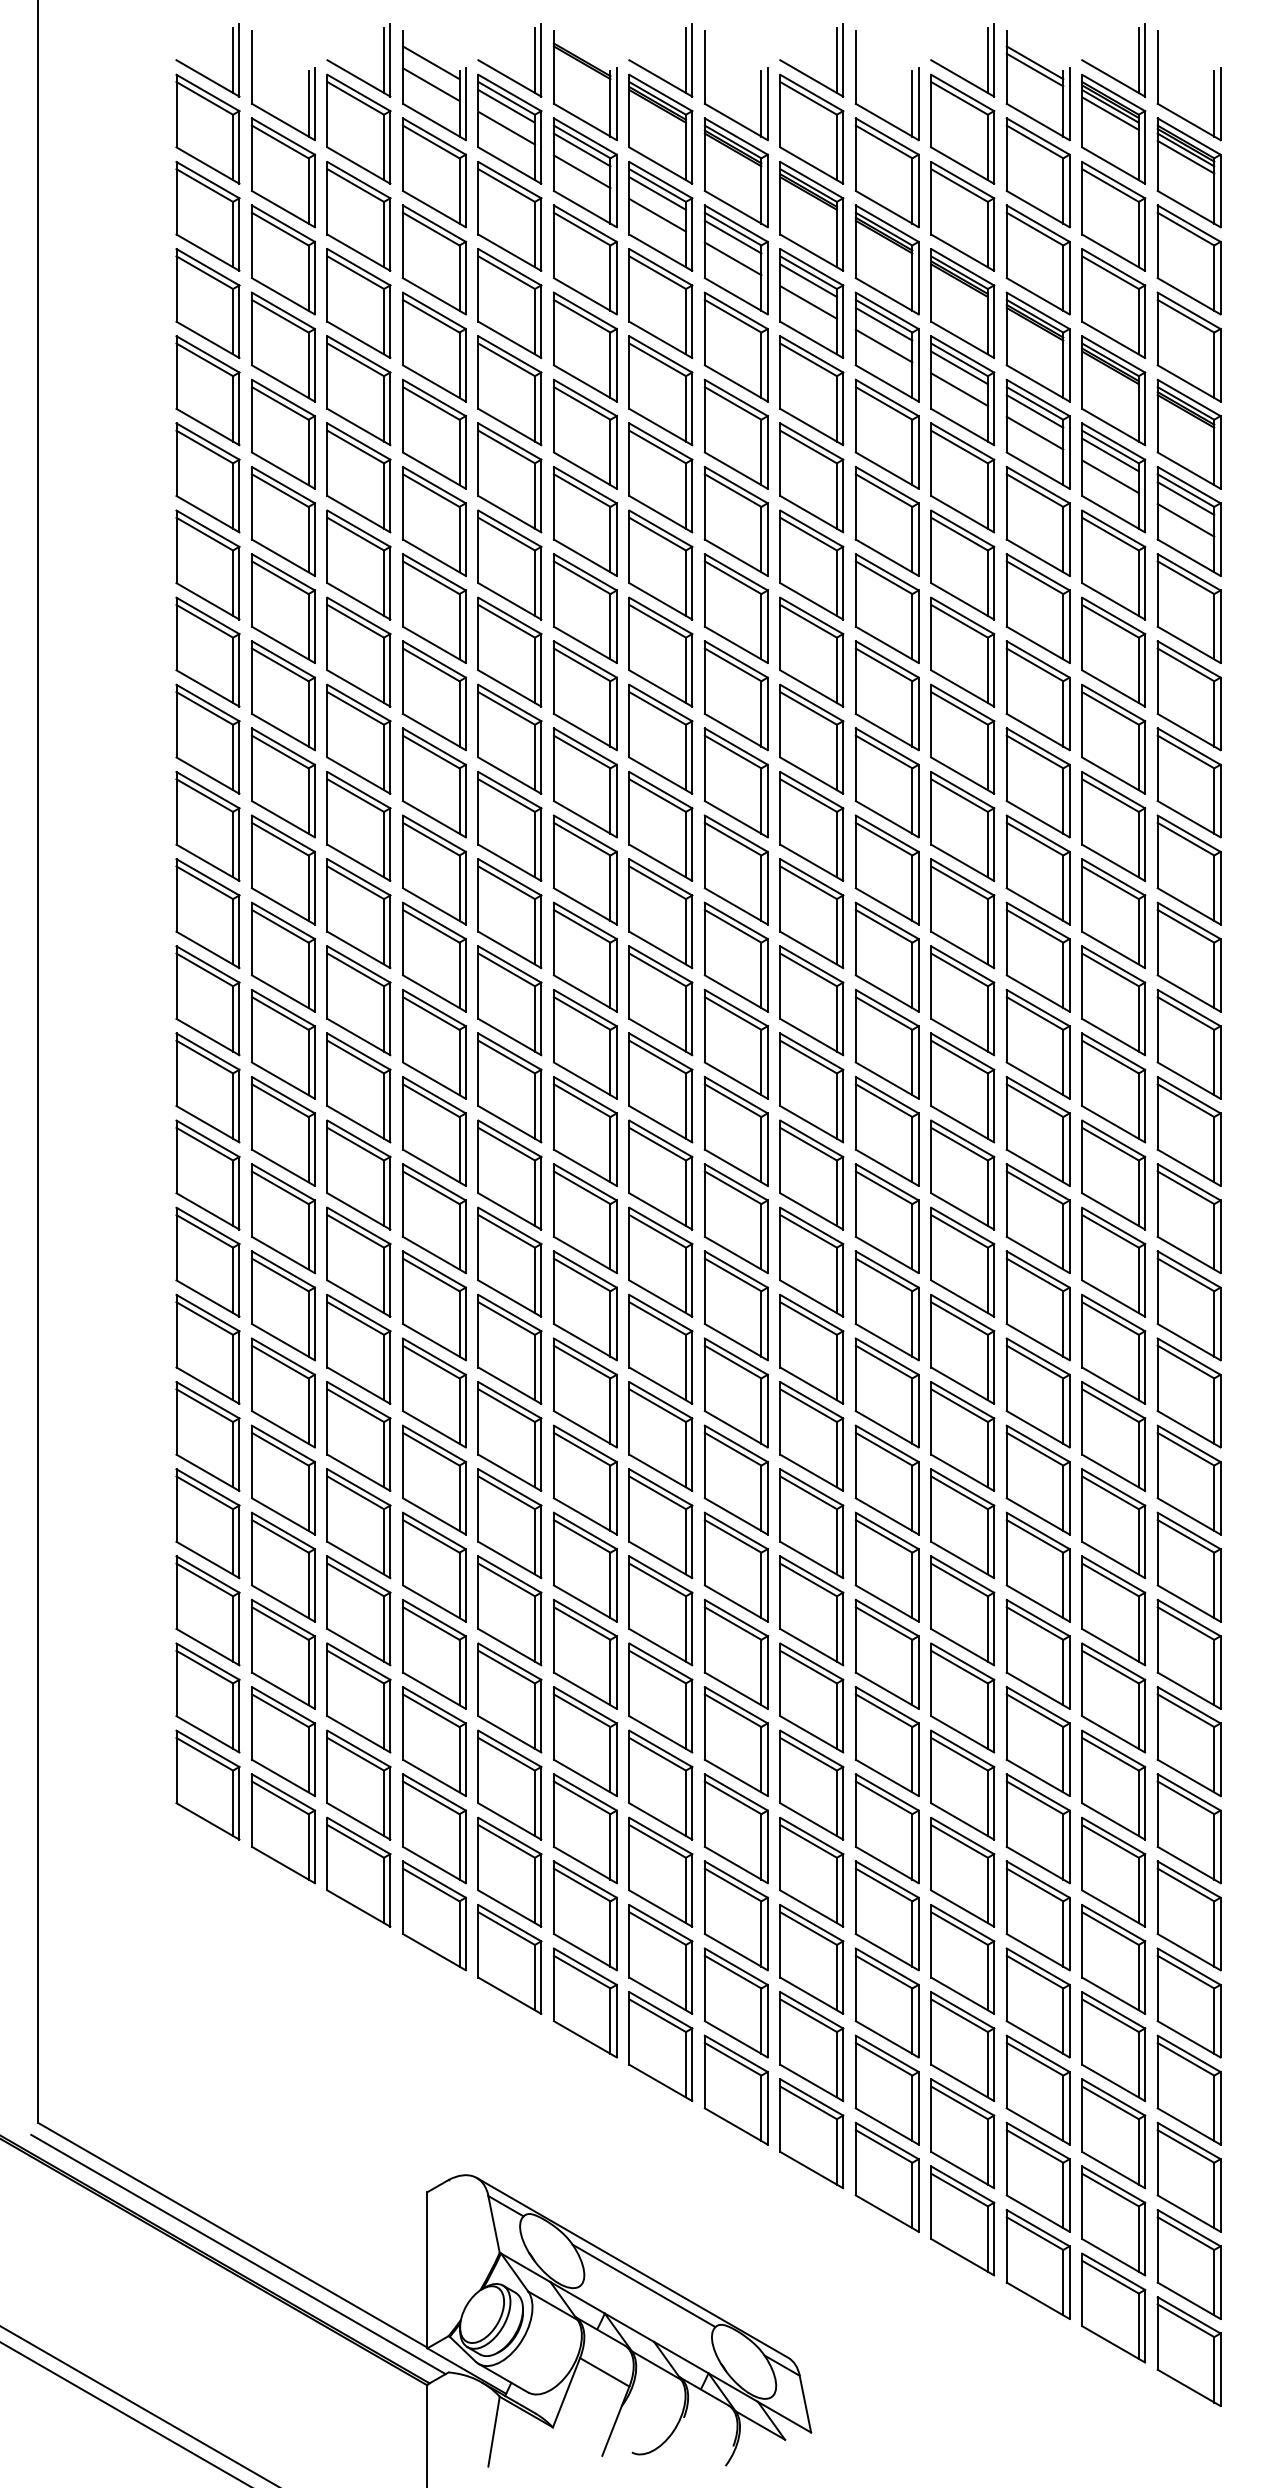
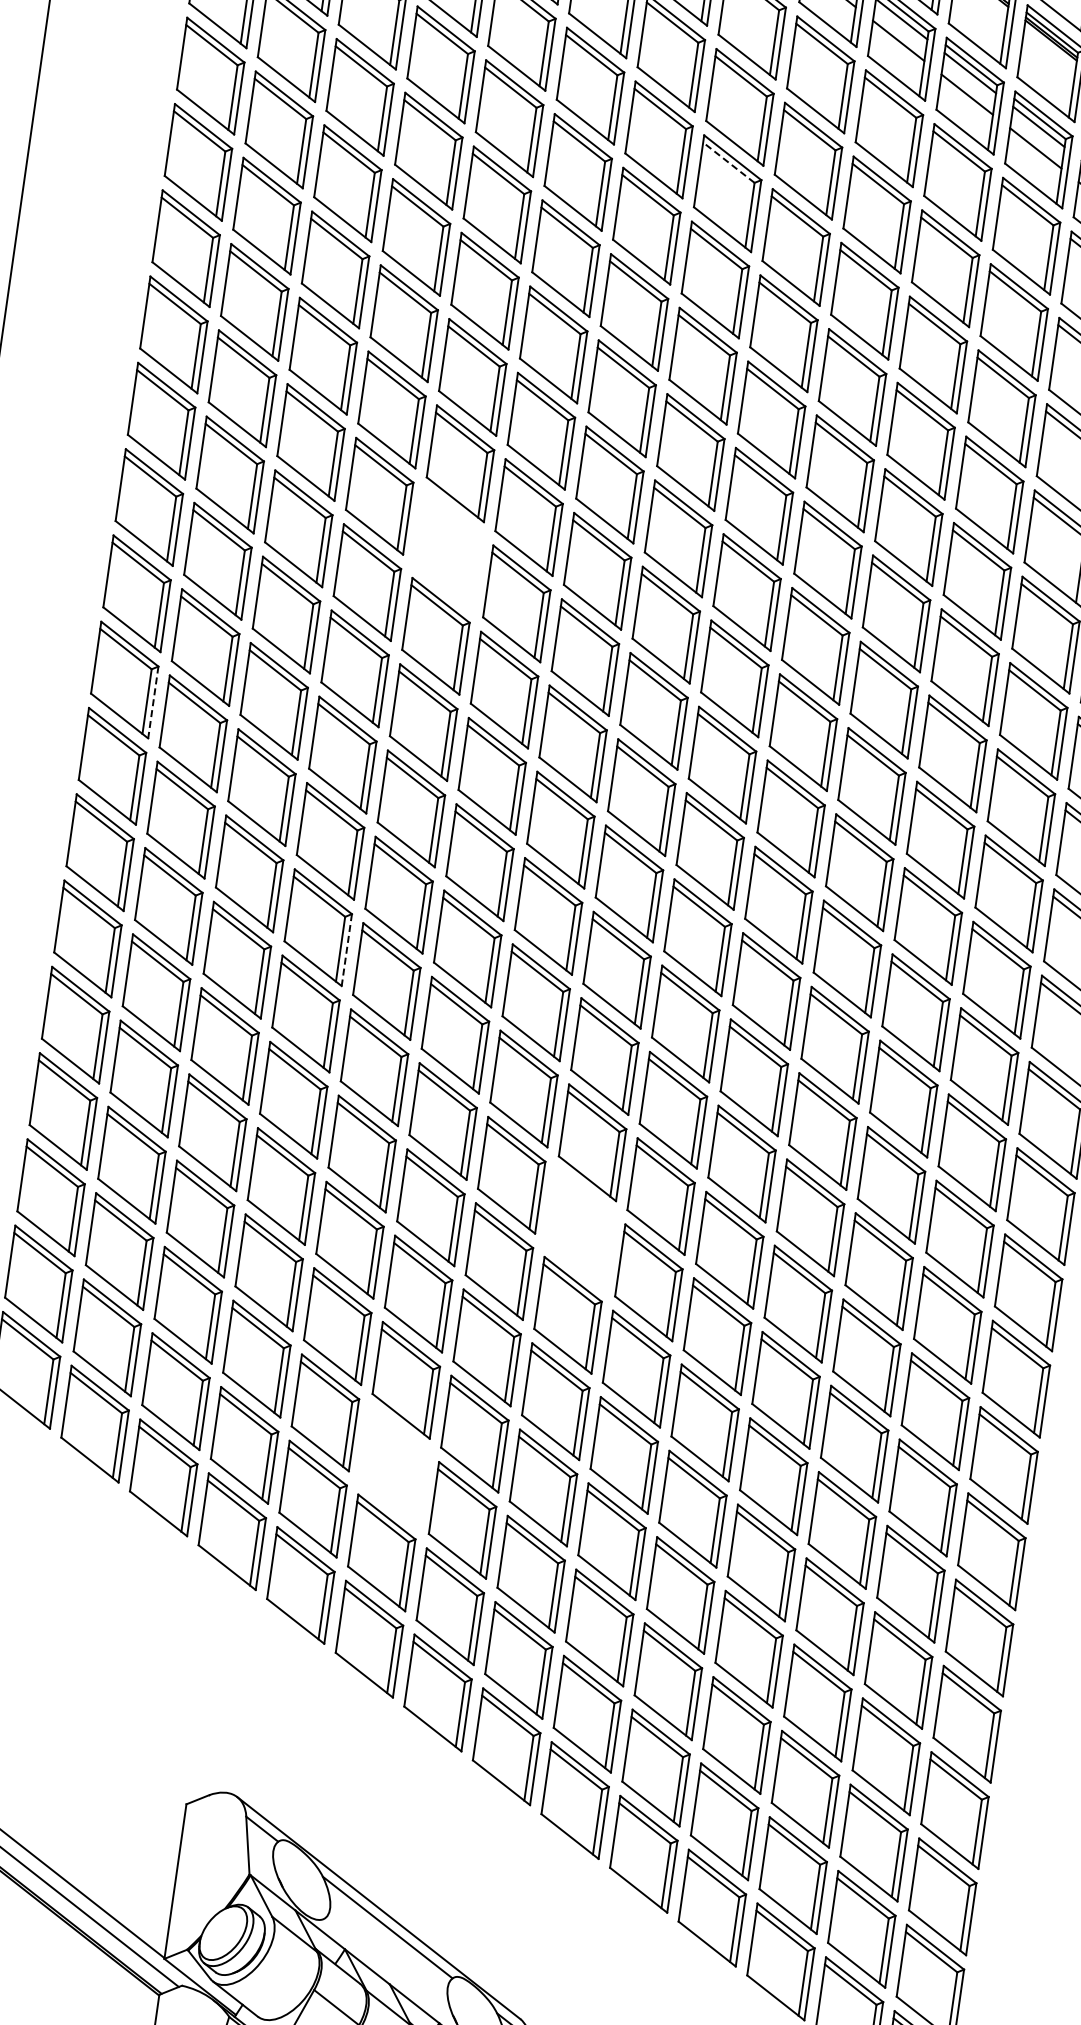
line: (733, 490) -> (729, 162), solid -> dashed
part: (509, 913) -> (447, 549), removed
line: (239, 1106) -> (153, 702), solid -> dashed
line: (465, 1324) -> (346, 950), solid -> dashed
part: (735, 1566) -> (579, 1228), removed
part: (584, 1828) -> (393, 1466), removed

